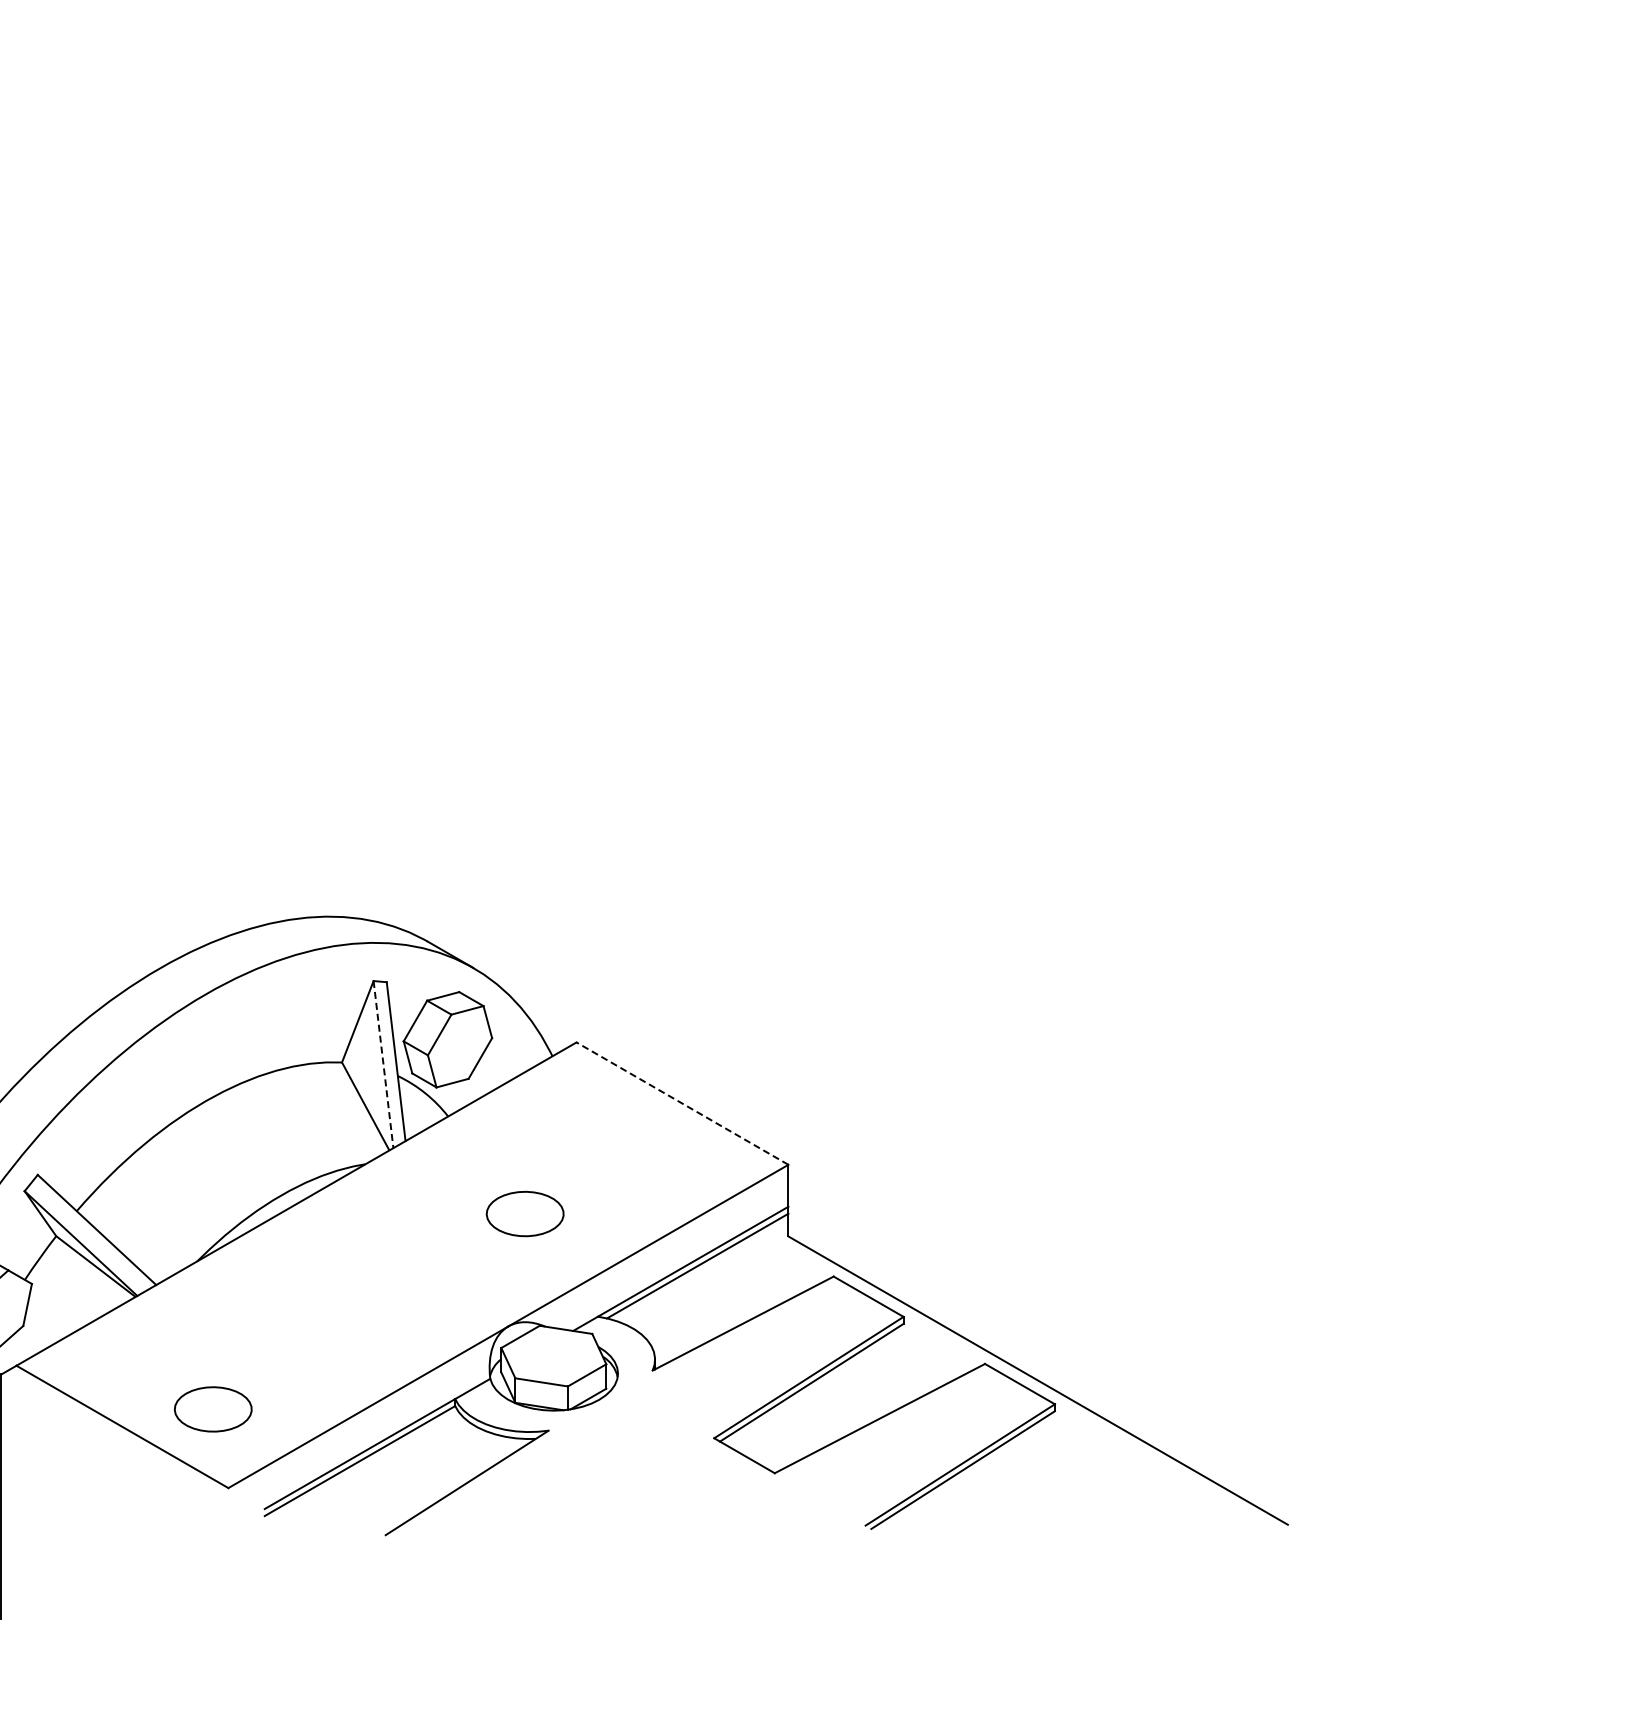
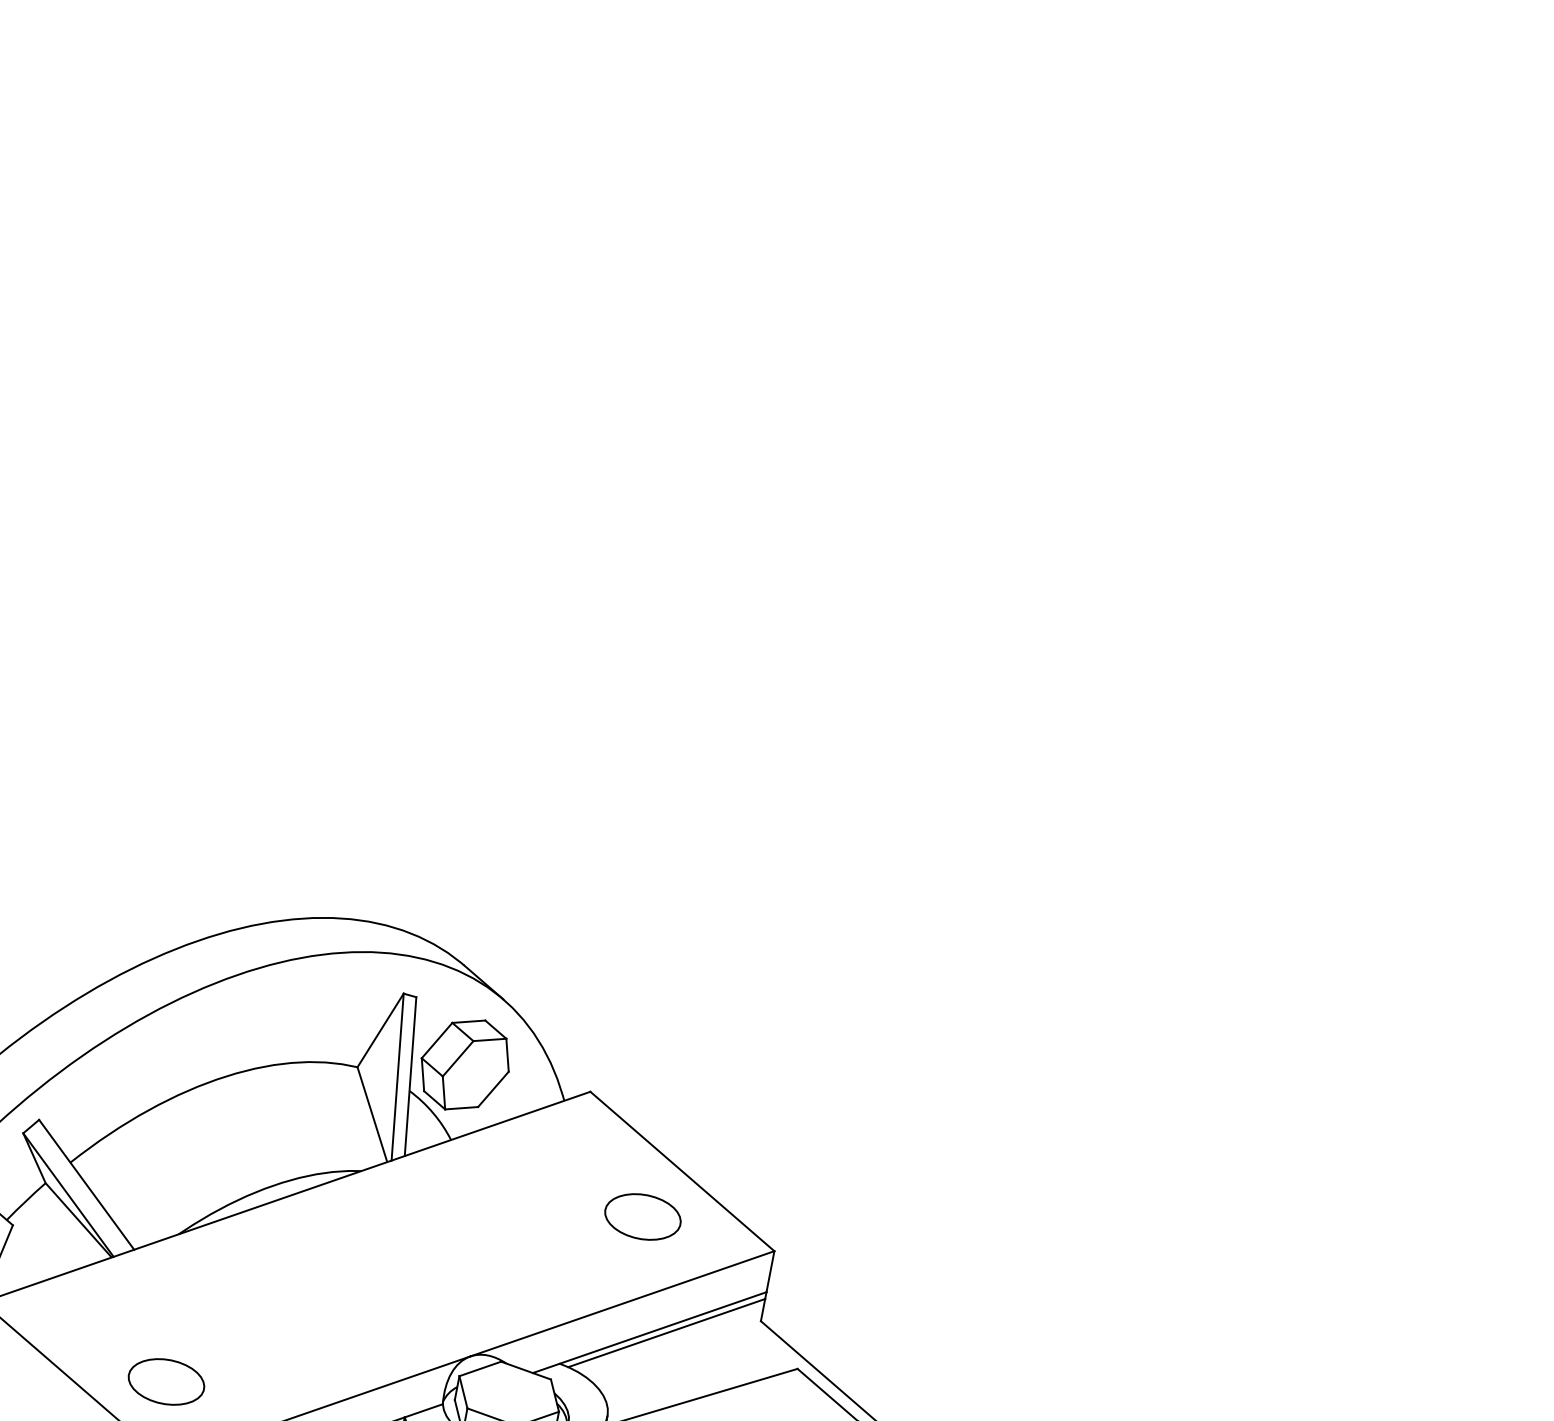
line: (383, 1065) -> (397, 1077), dashed -> solid
line: (682, 1103) -> (682, 1171), dashed -> solid
part: (524, 1213) -> (642, 1216), moved

